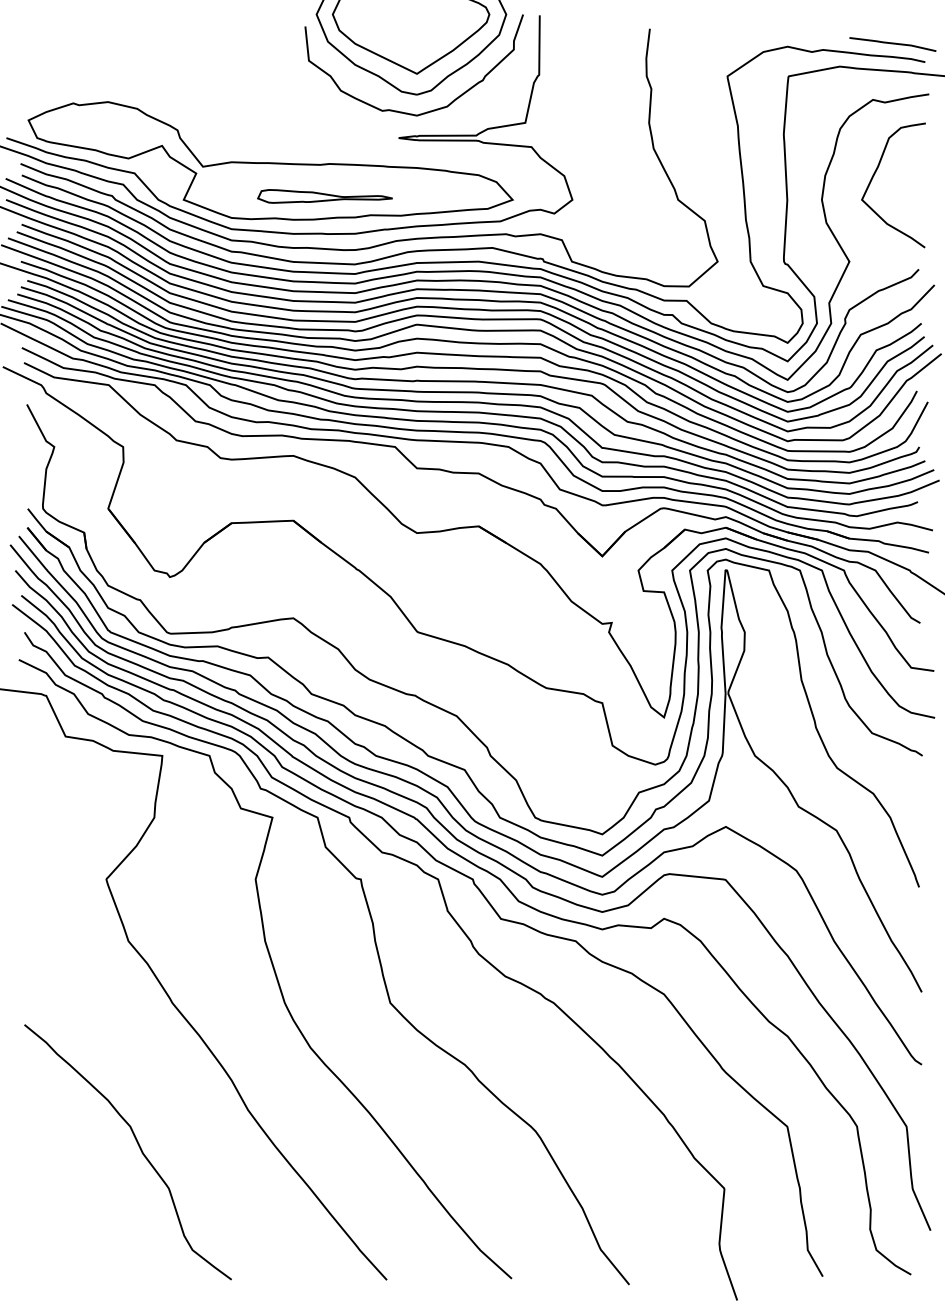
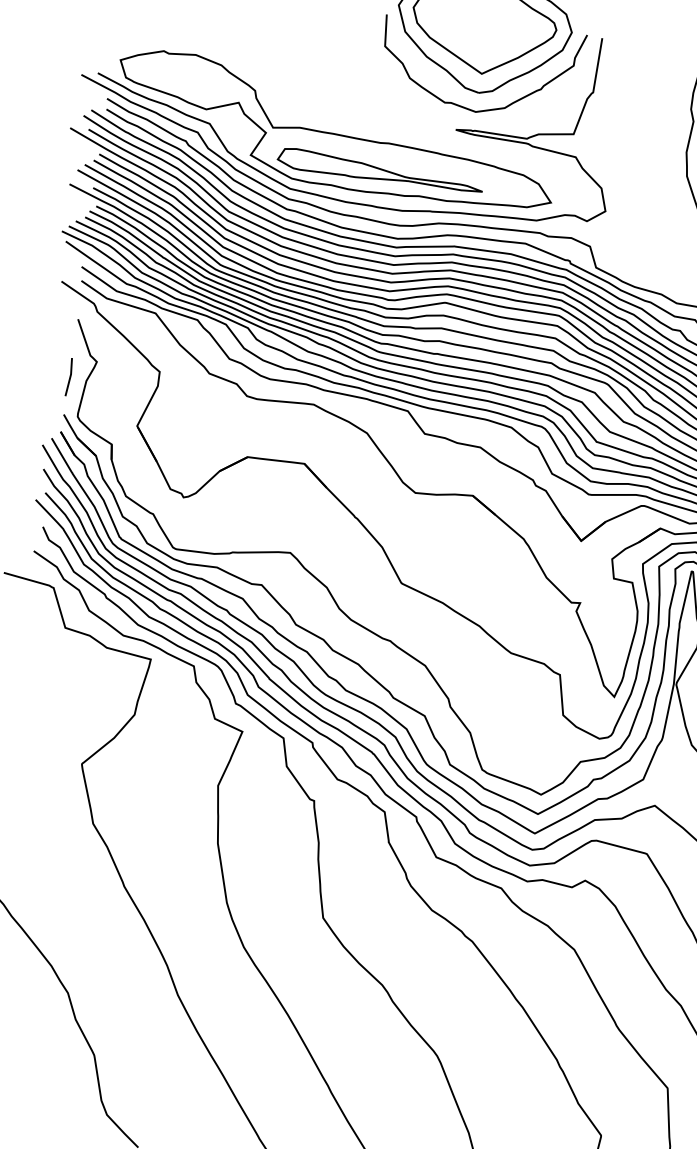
part: (324, 196) -> (379, 172), size x1.67
line: (27, 467) -> (69, 376), added

